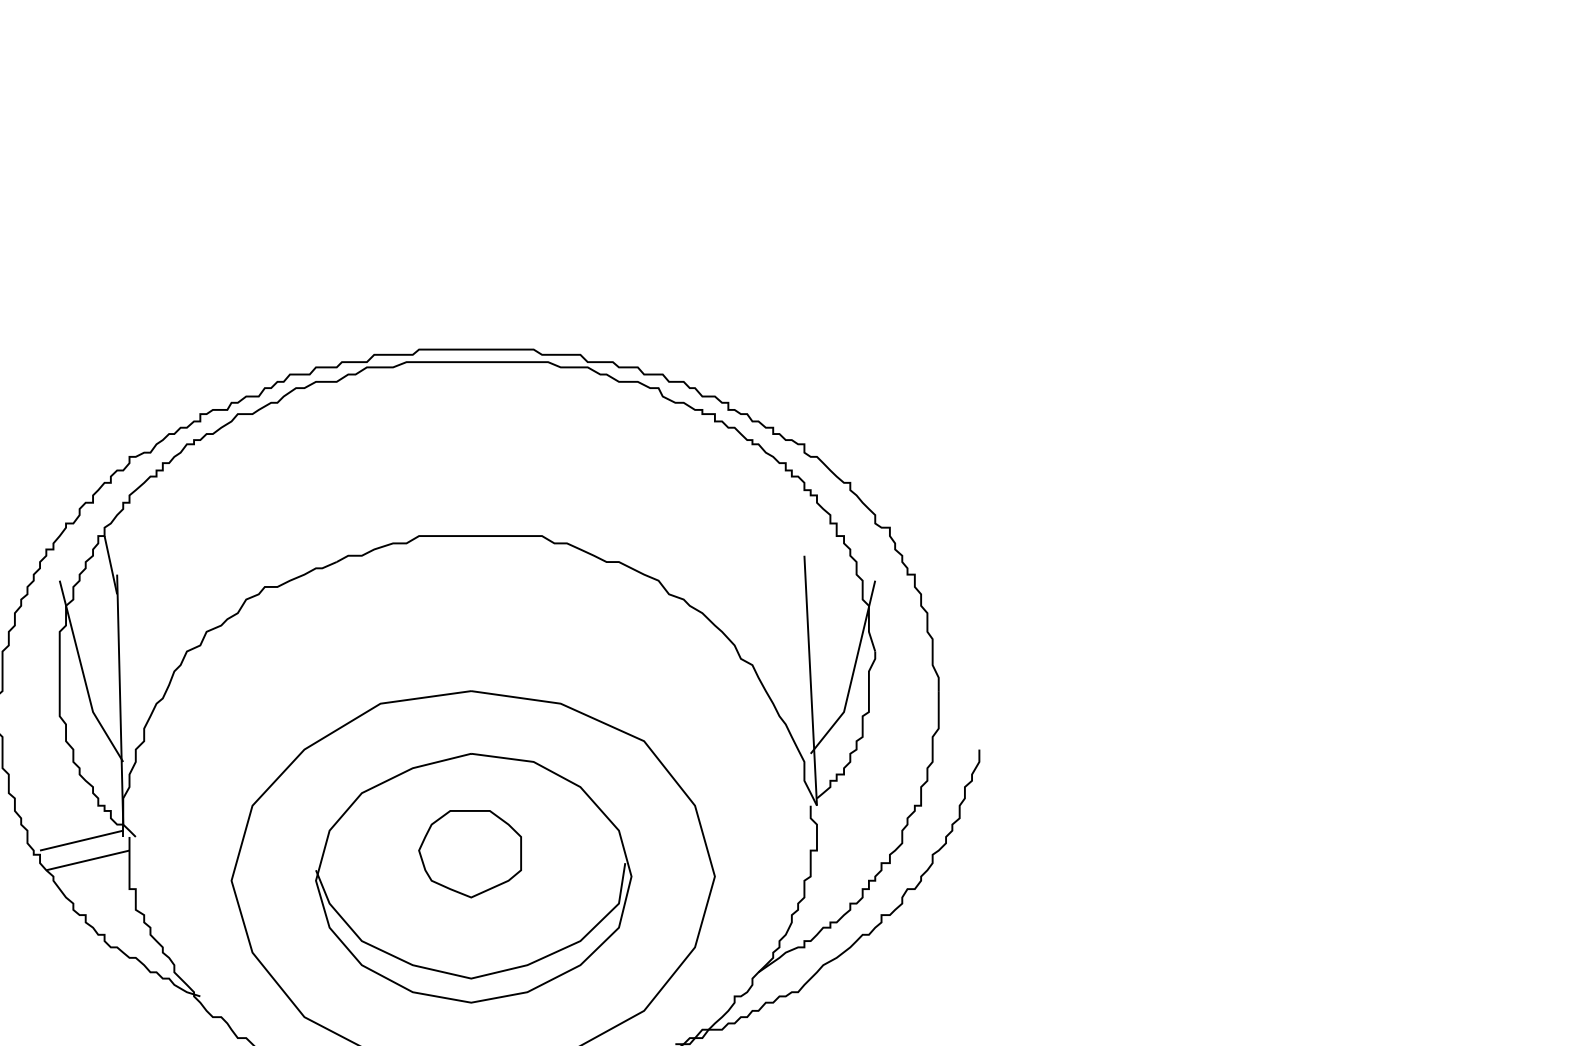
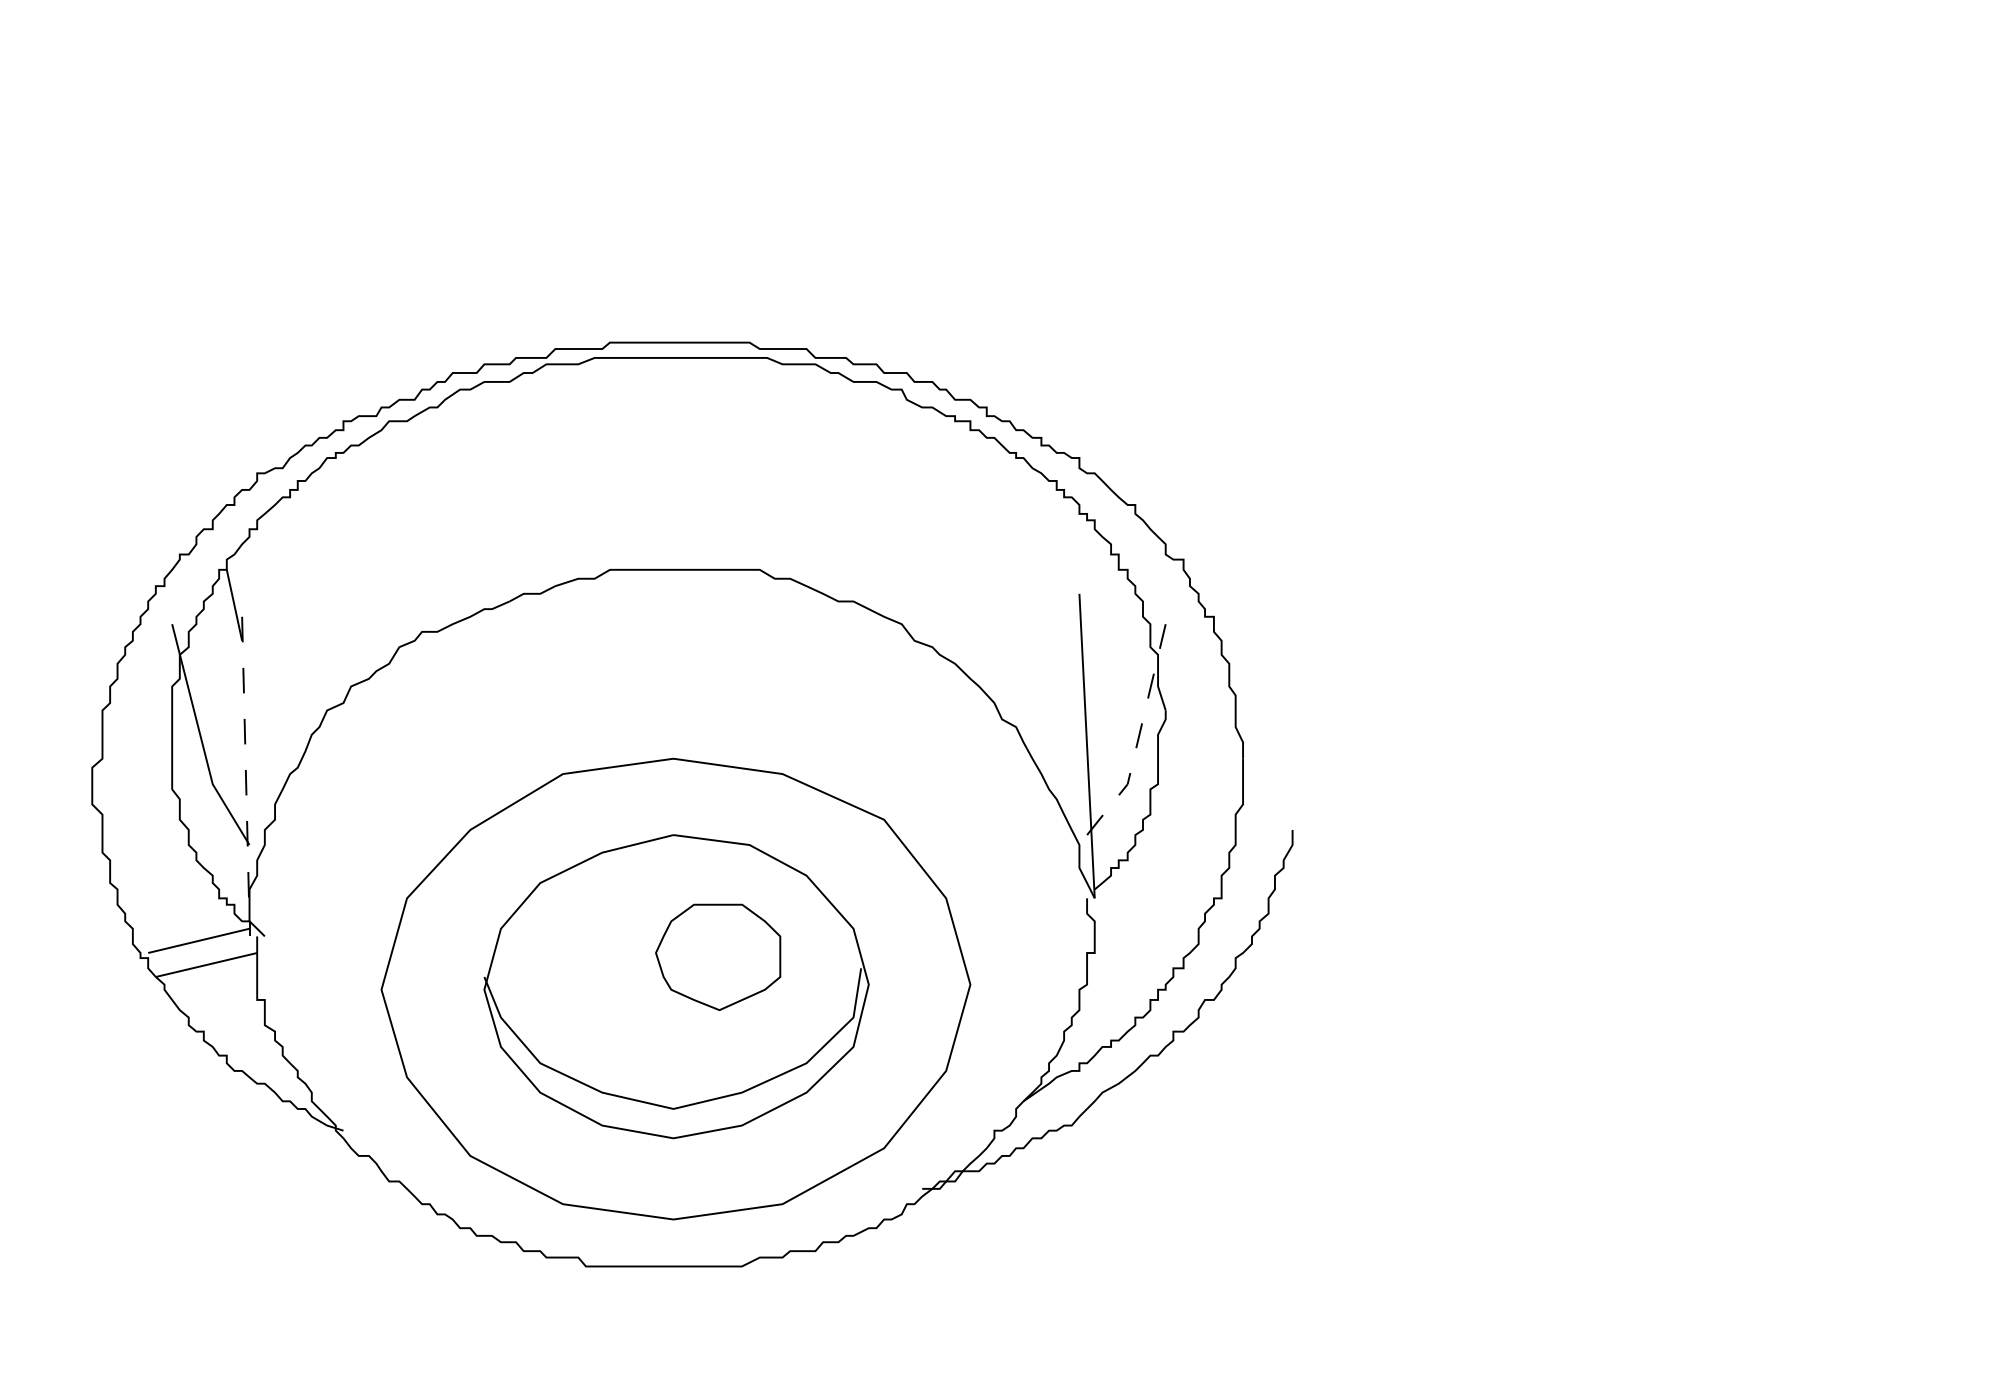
line: (852, 672) -> (1138, 736), solid -> dashed
line: (119, 699) -> (245, 769), solid -> dashed
part: (470, 853) -> (718, 956), moved

